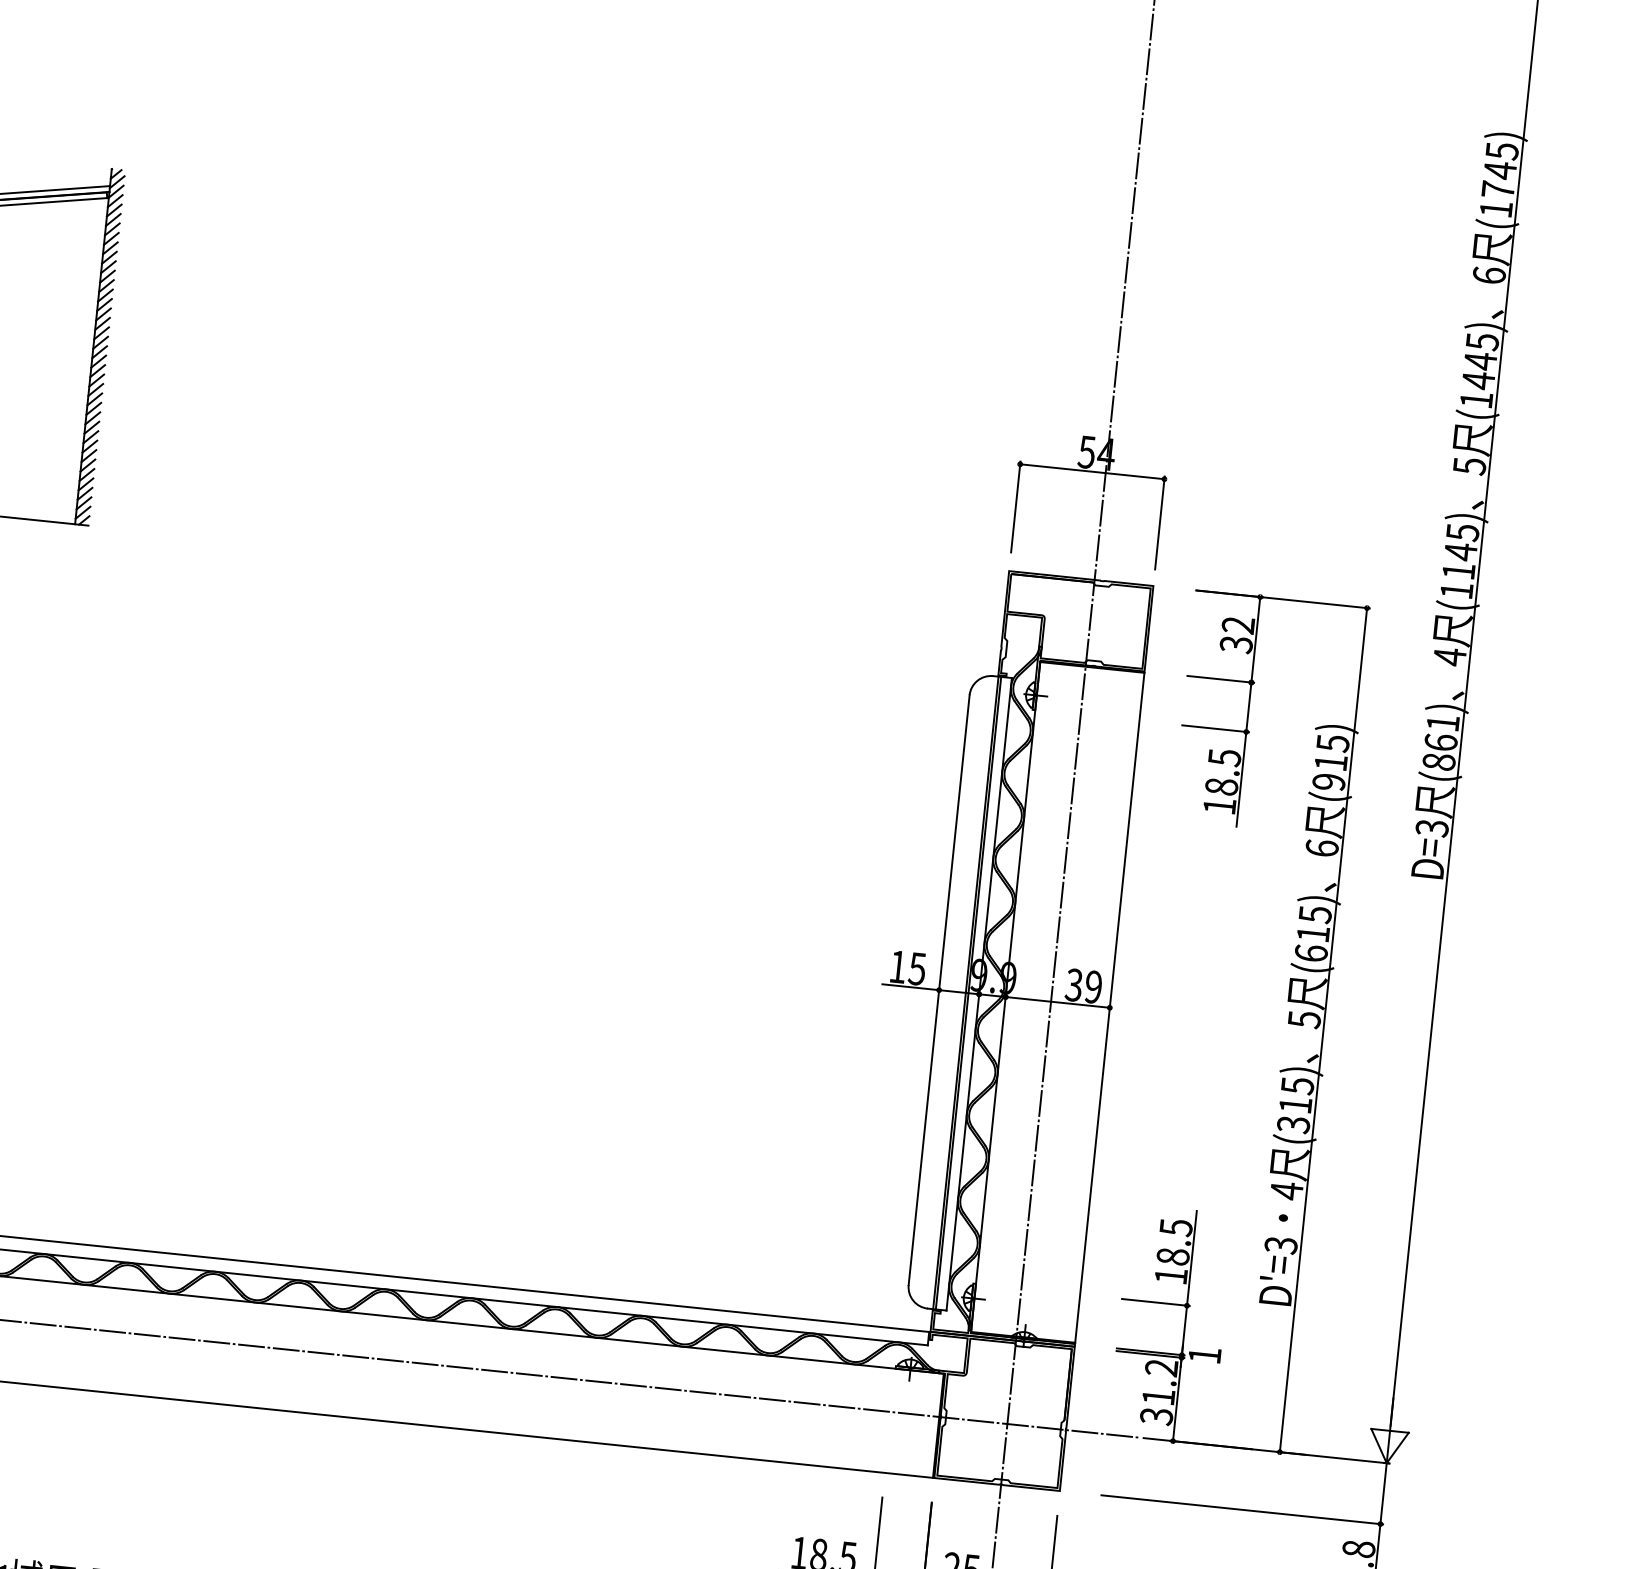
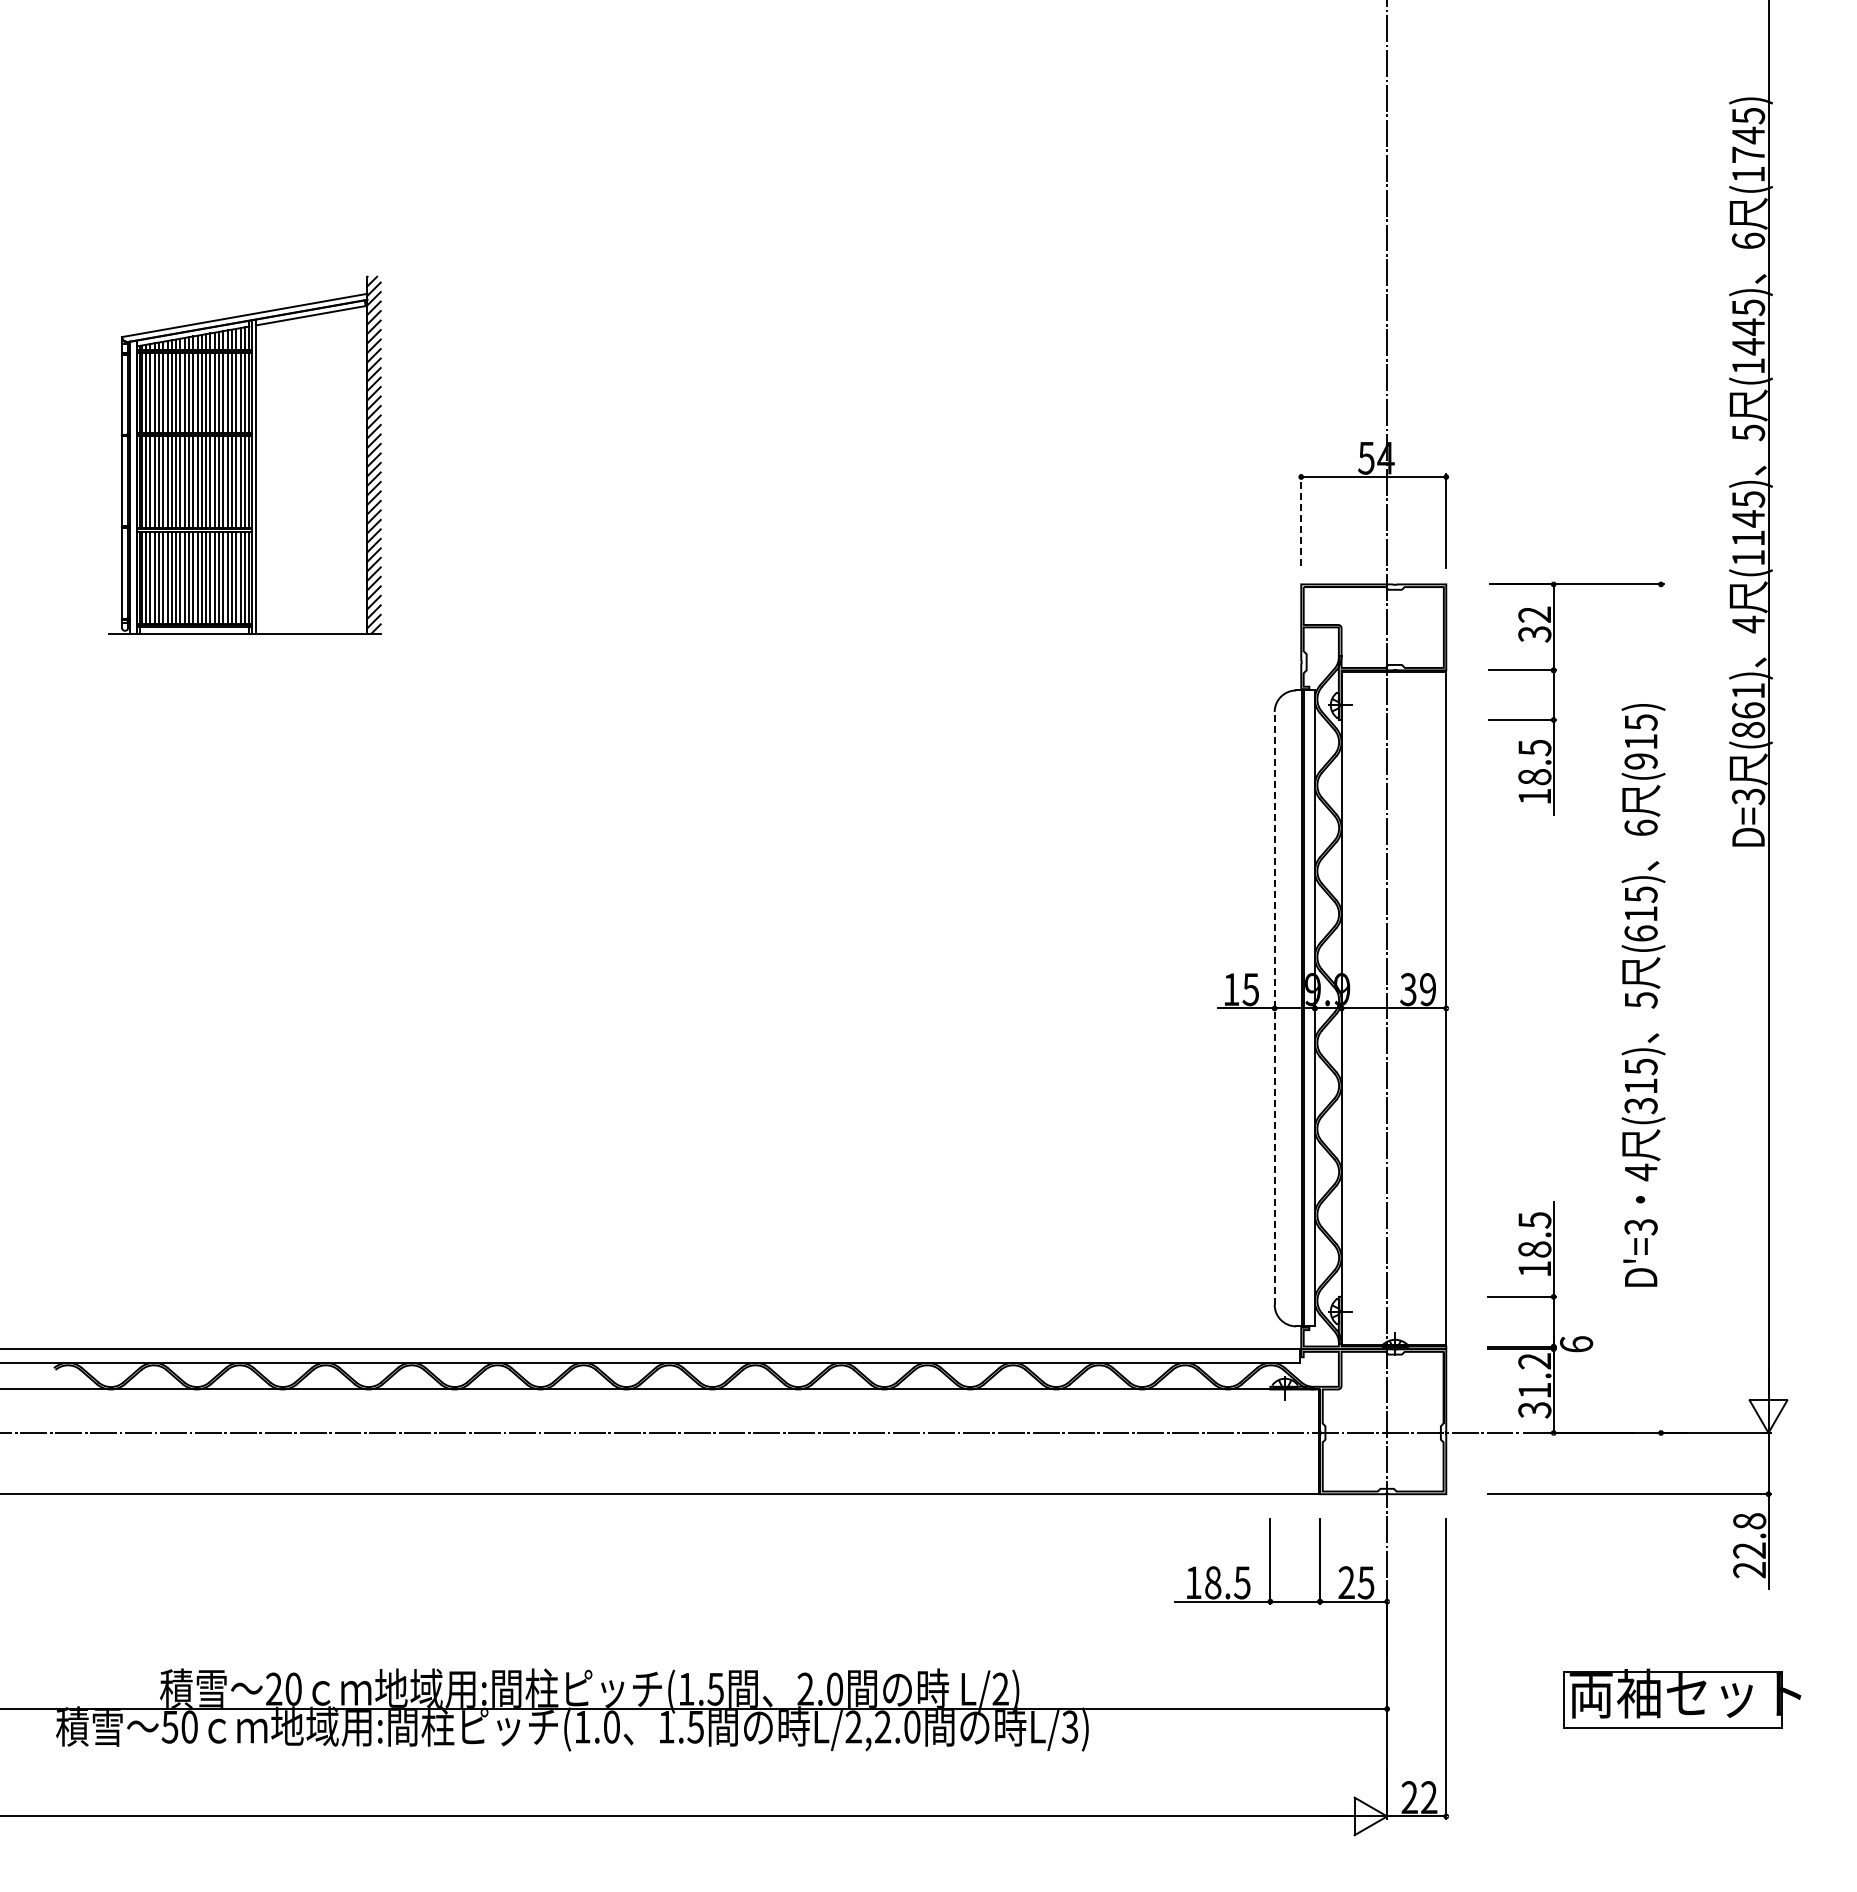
line: (1016, 506) -> (1301, 519), solid -> dashed
line: (939, 989) -> (1274, 1007), solid -> dashed
line: (1323, 1029) -> (1661, 1008), removed
text: (1204, 1355) -> (1576, 1344), 1 -> 6

